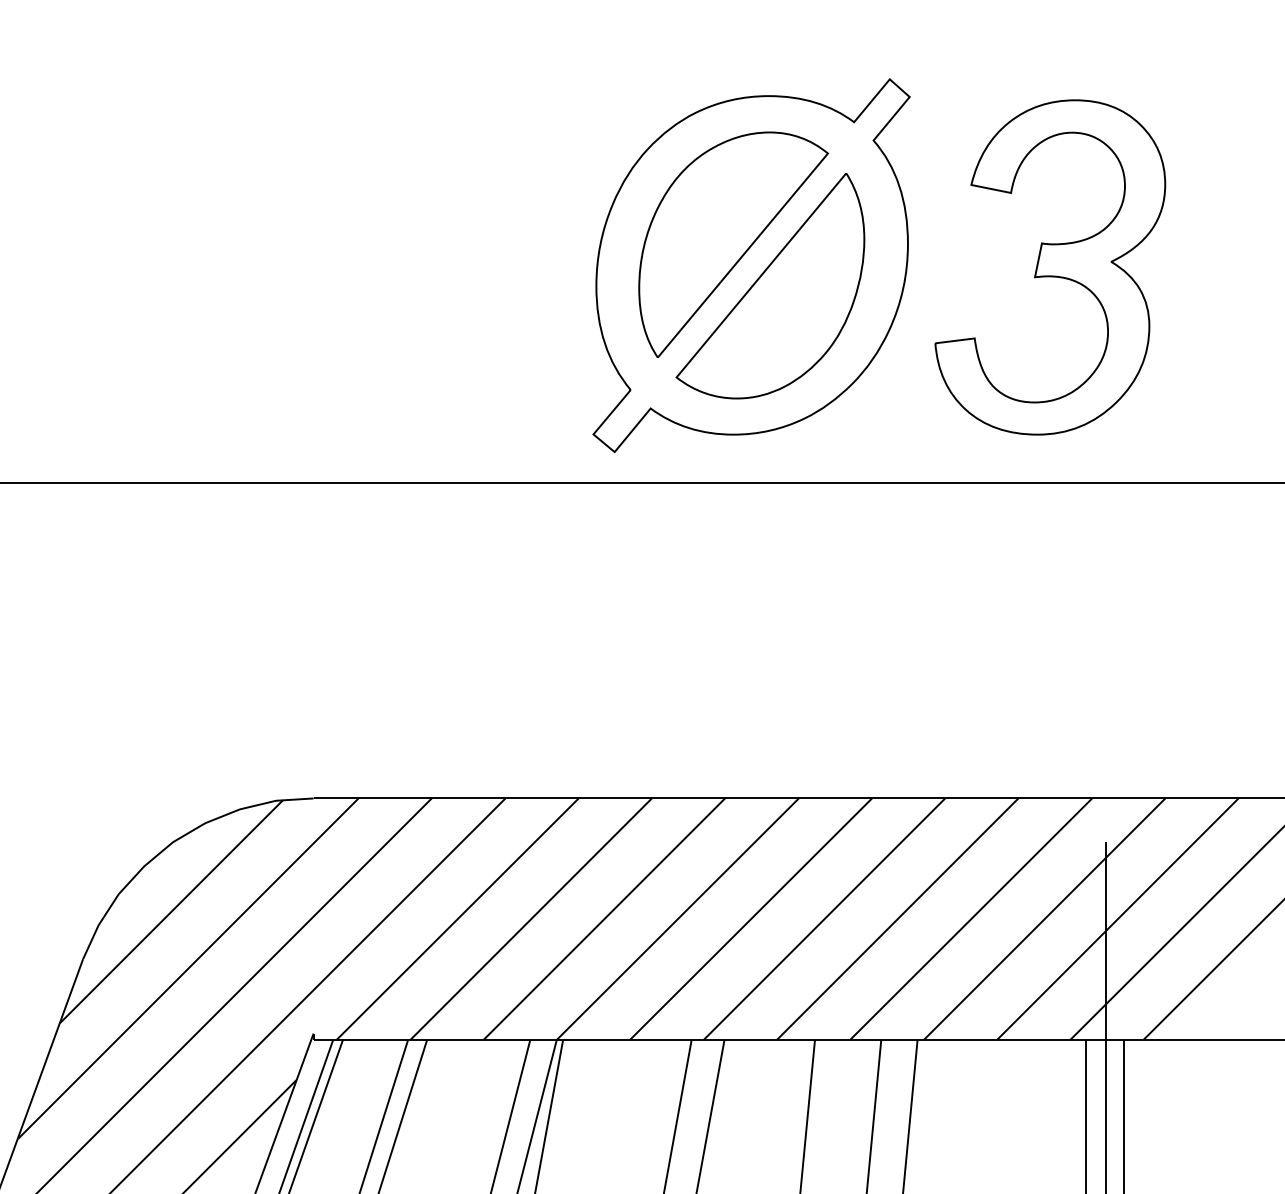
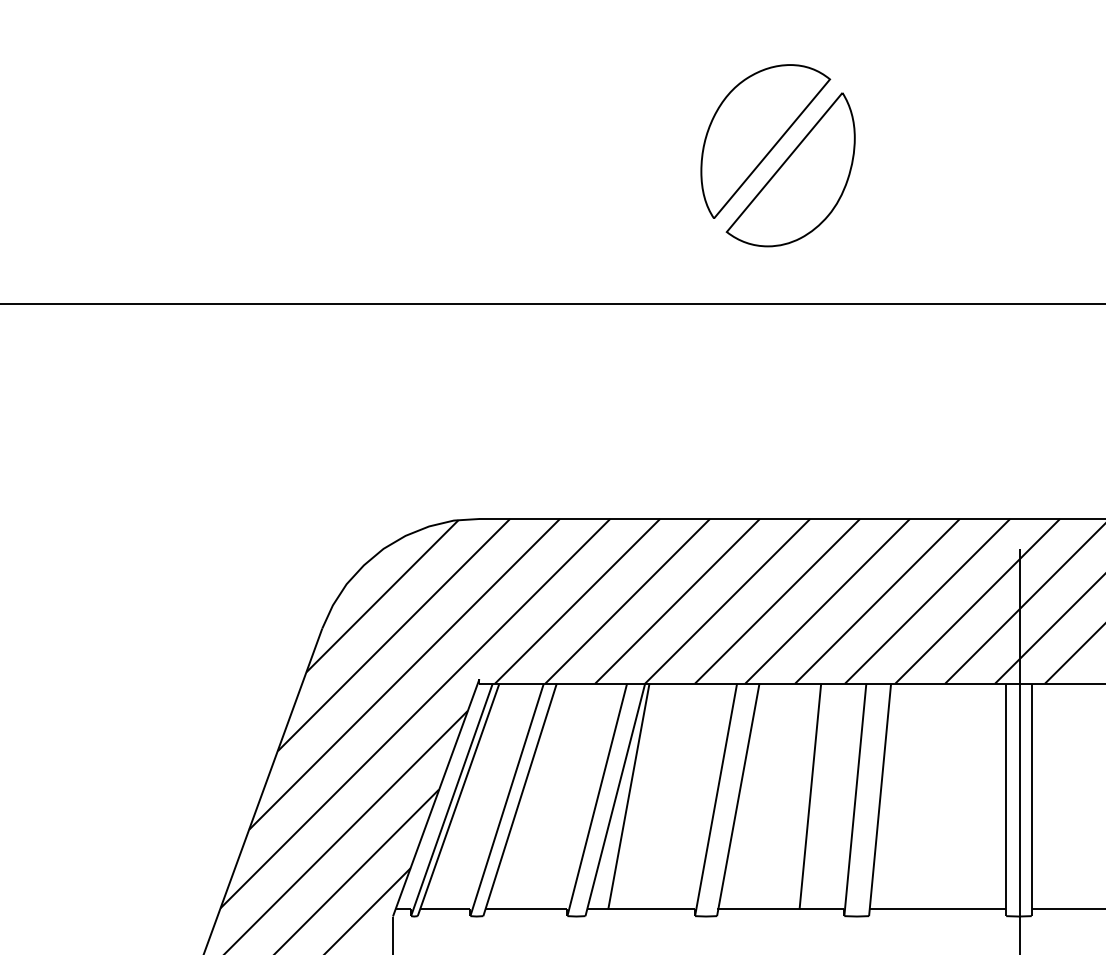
part: (750, 265) -> (777, 155), removed
part: (1050, 266) -> (981, 156), removed

